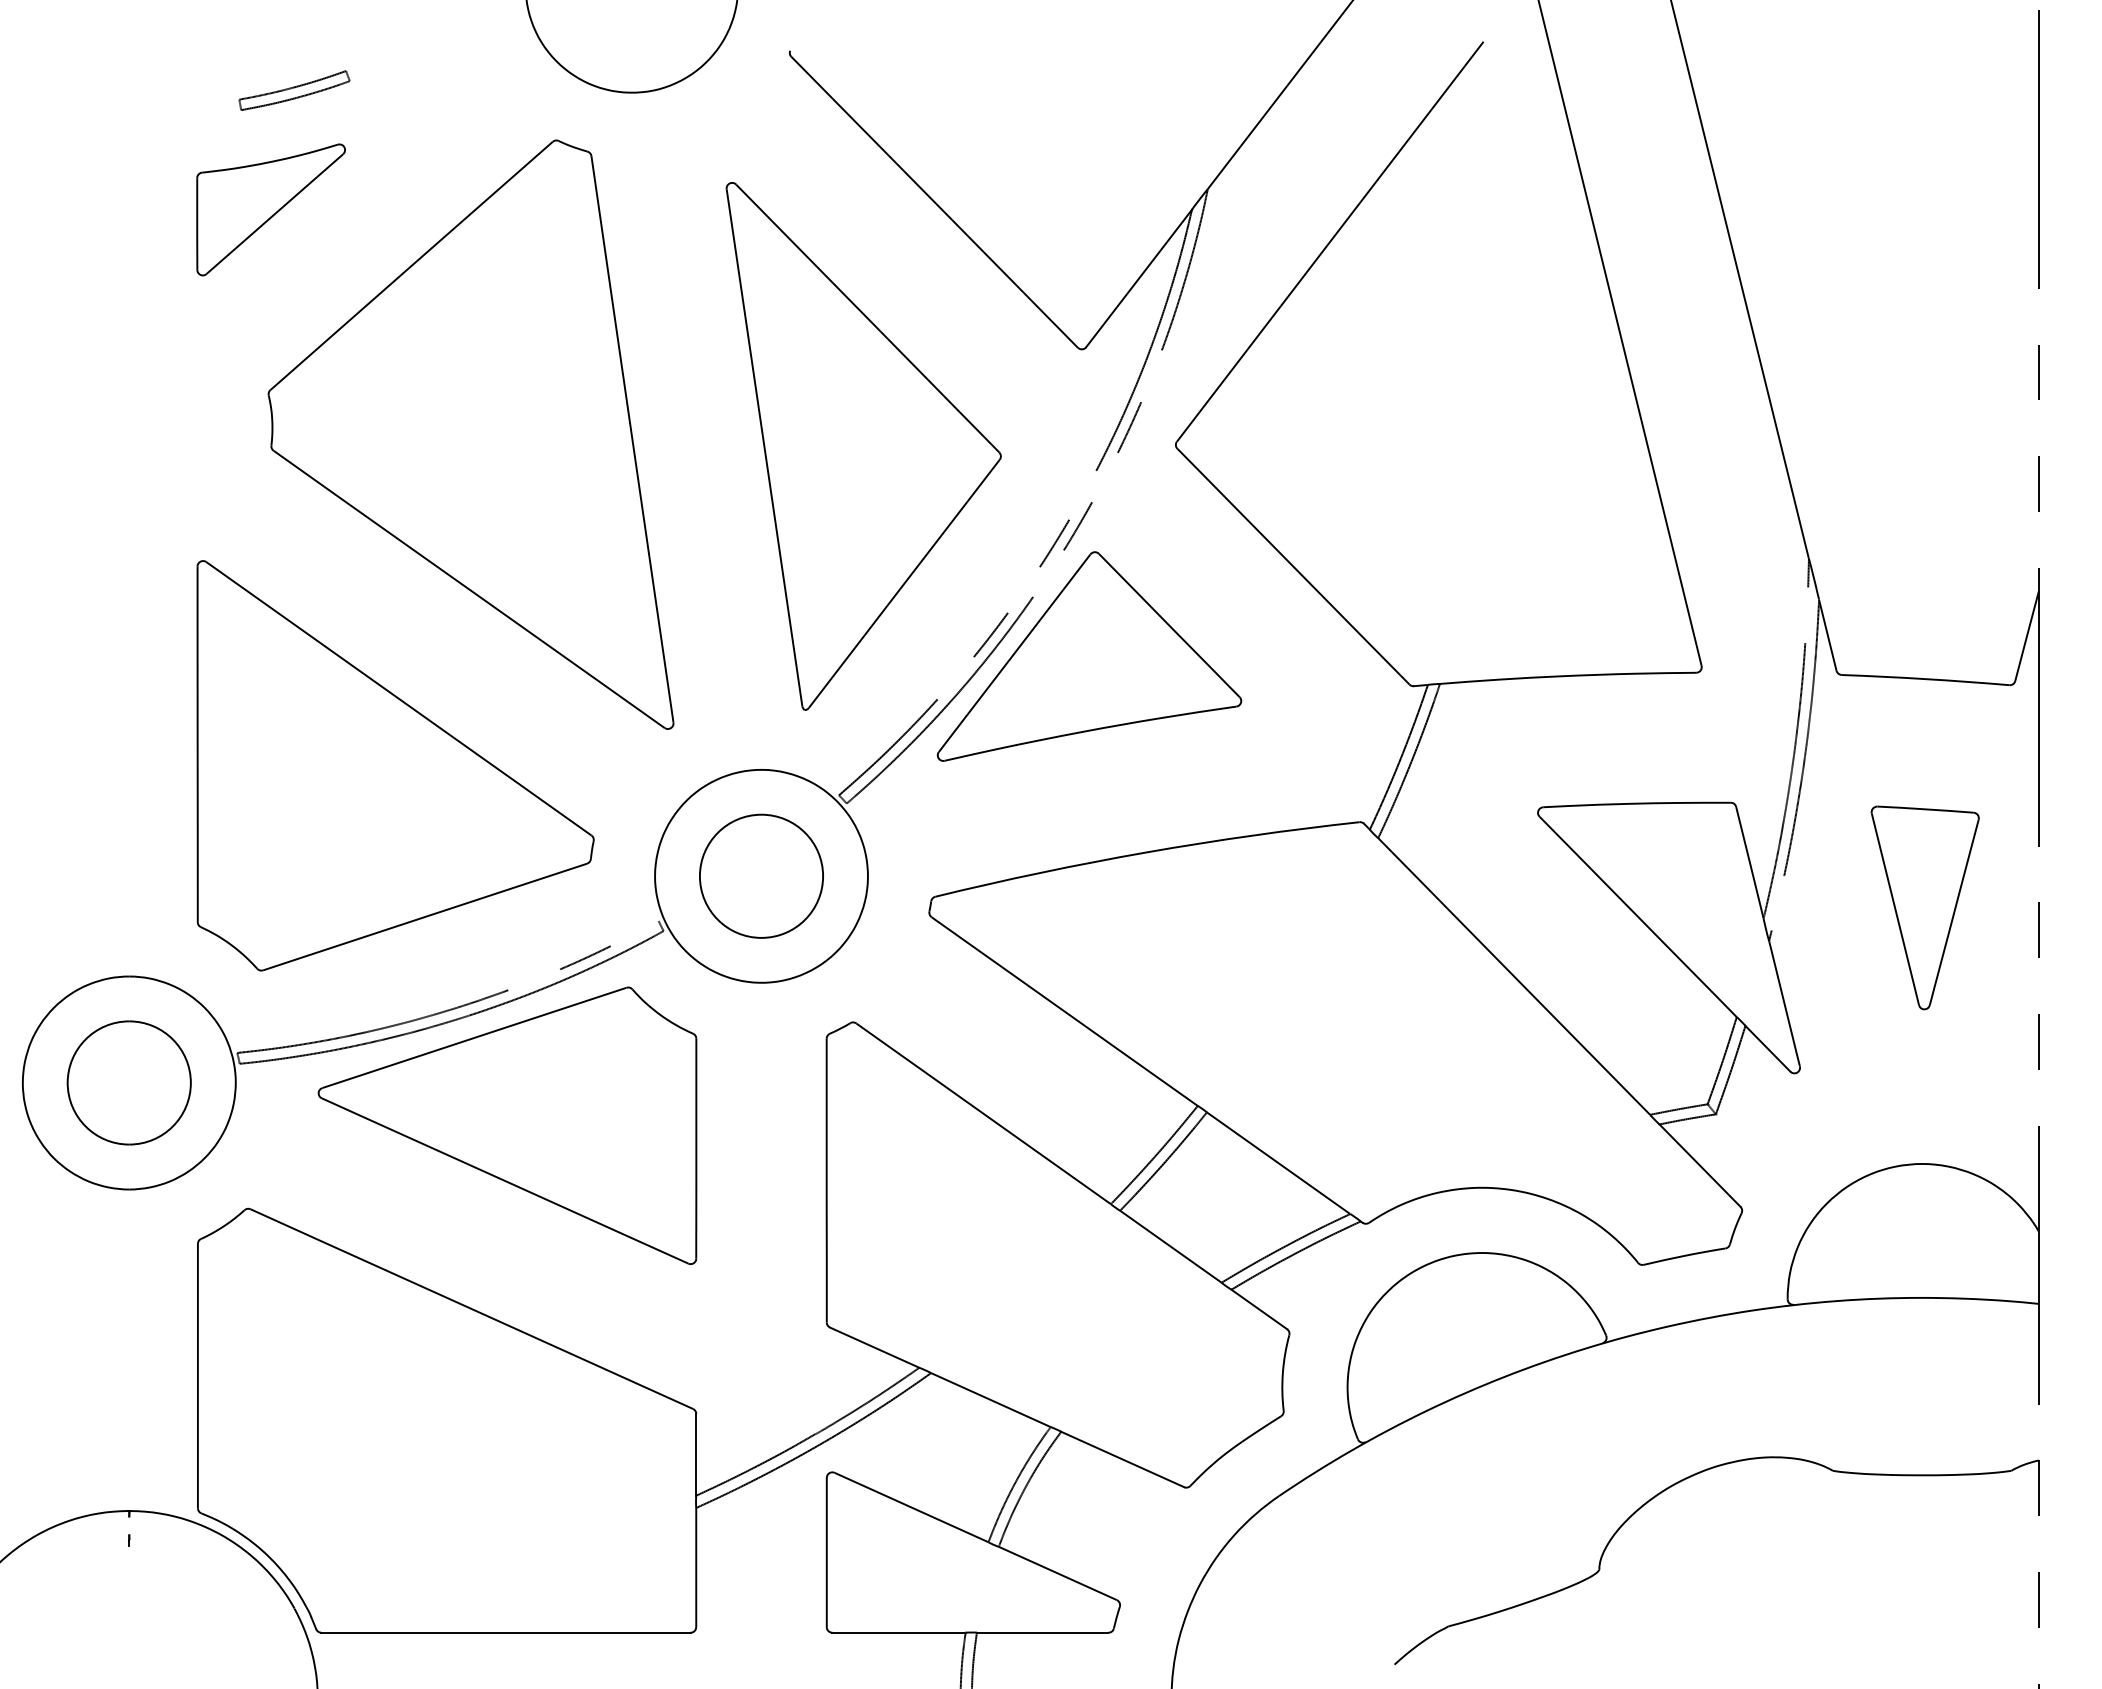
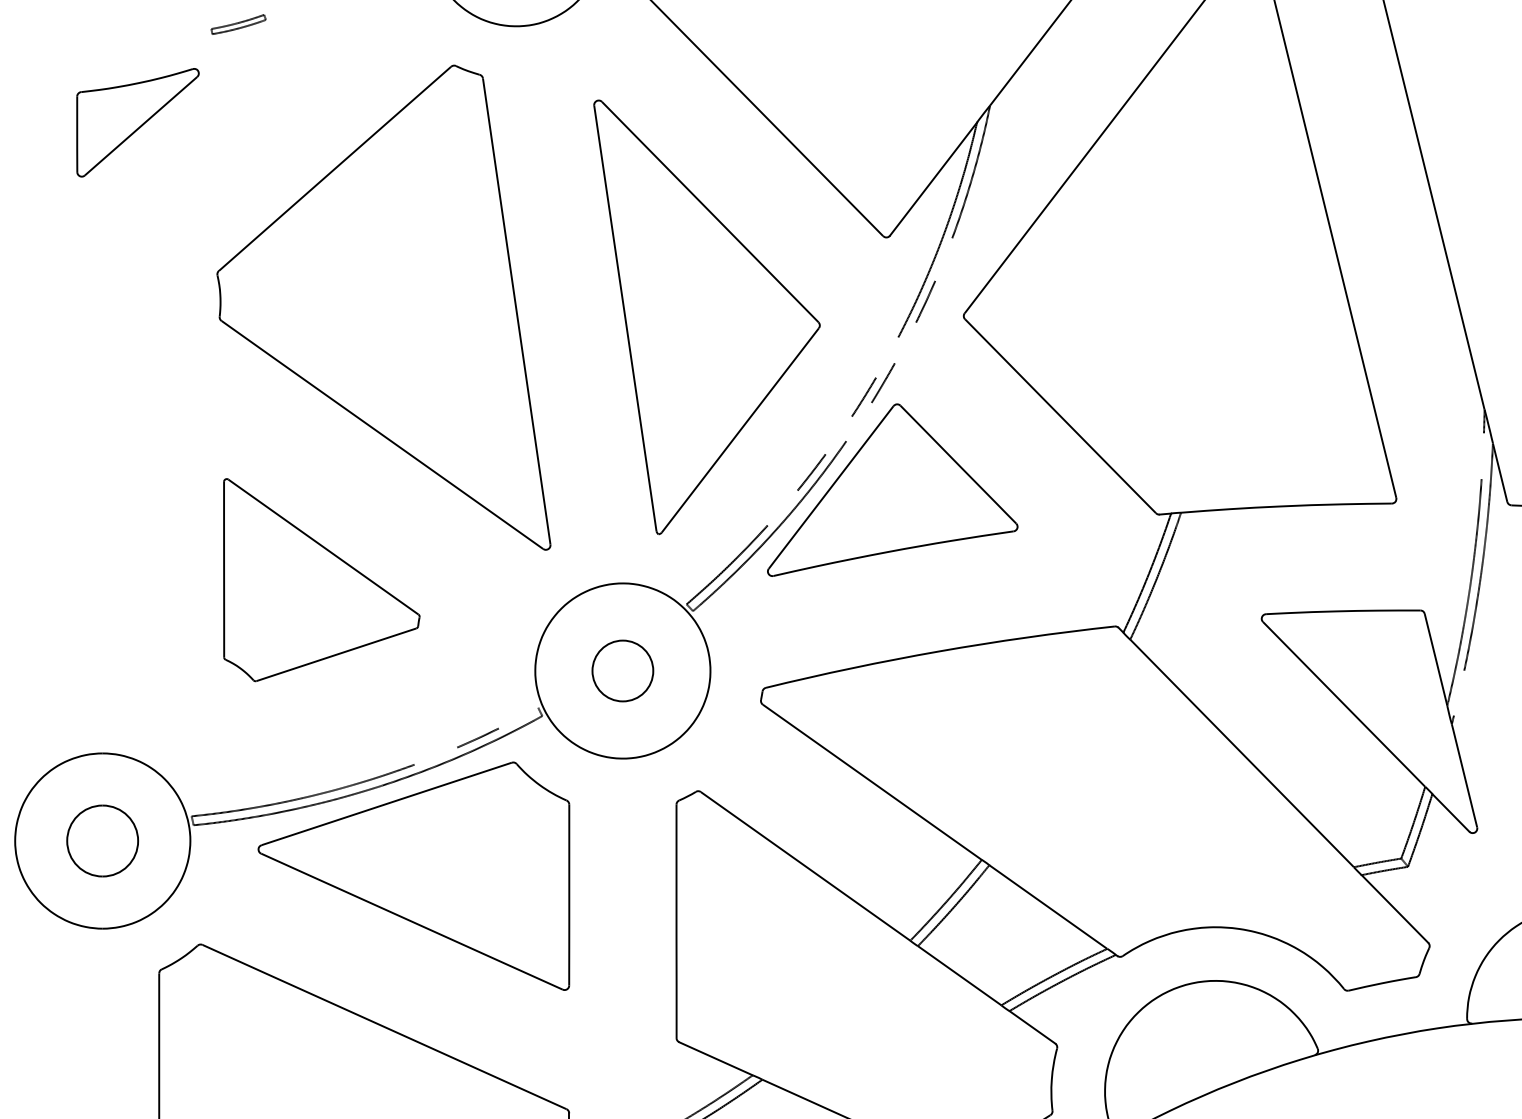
part: (294, 90) -> (238, 24), size x0.6
part: (270, 209) -> (137, 122), moved
part: (395, 765) -> (321, 579), size x0.6
circle: (761, 875) -> (622, 670), size x0.6
part: (128, 1082) -> (102, 840), size x0.7

